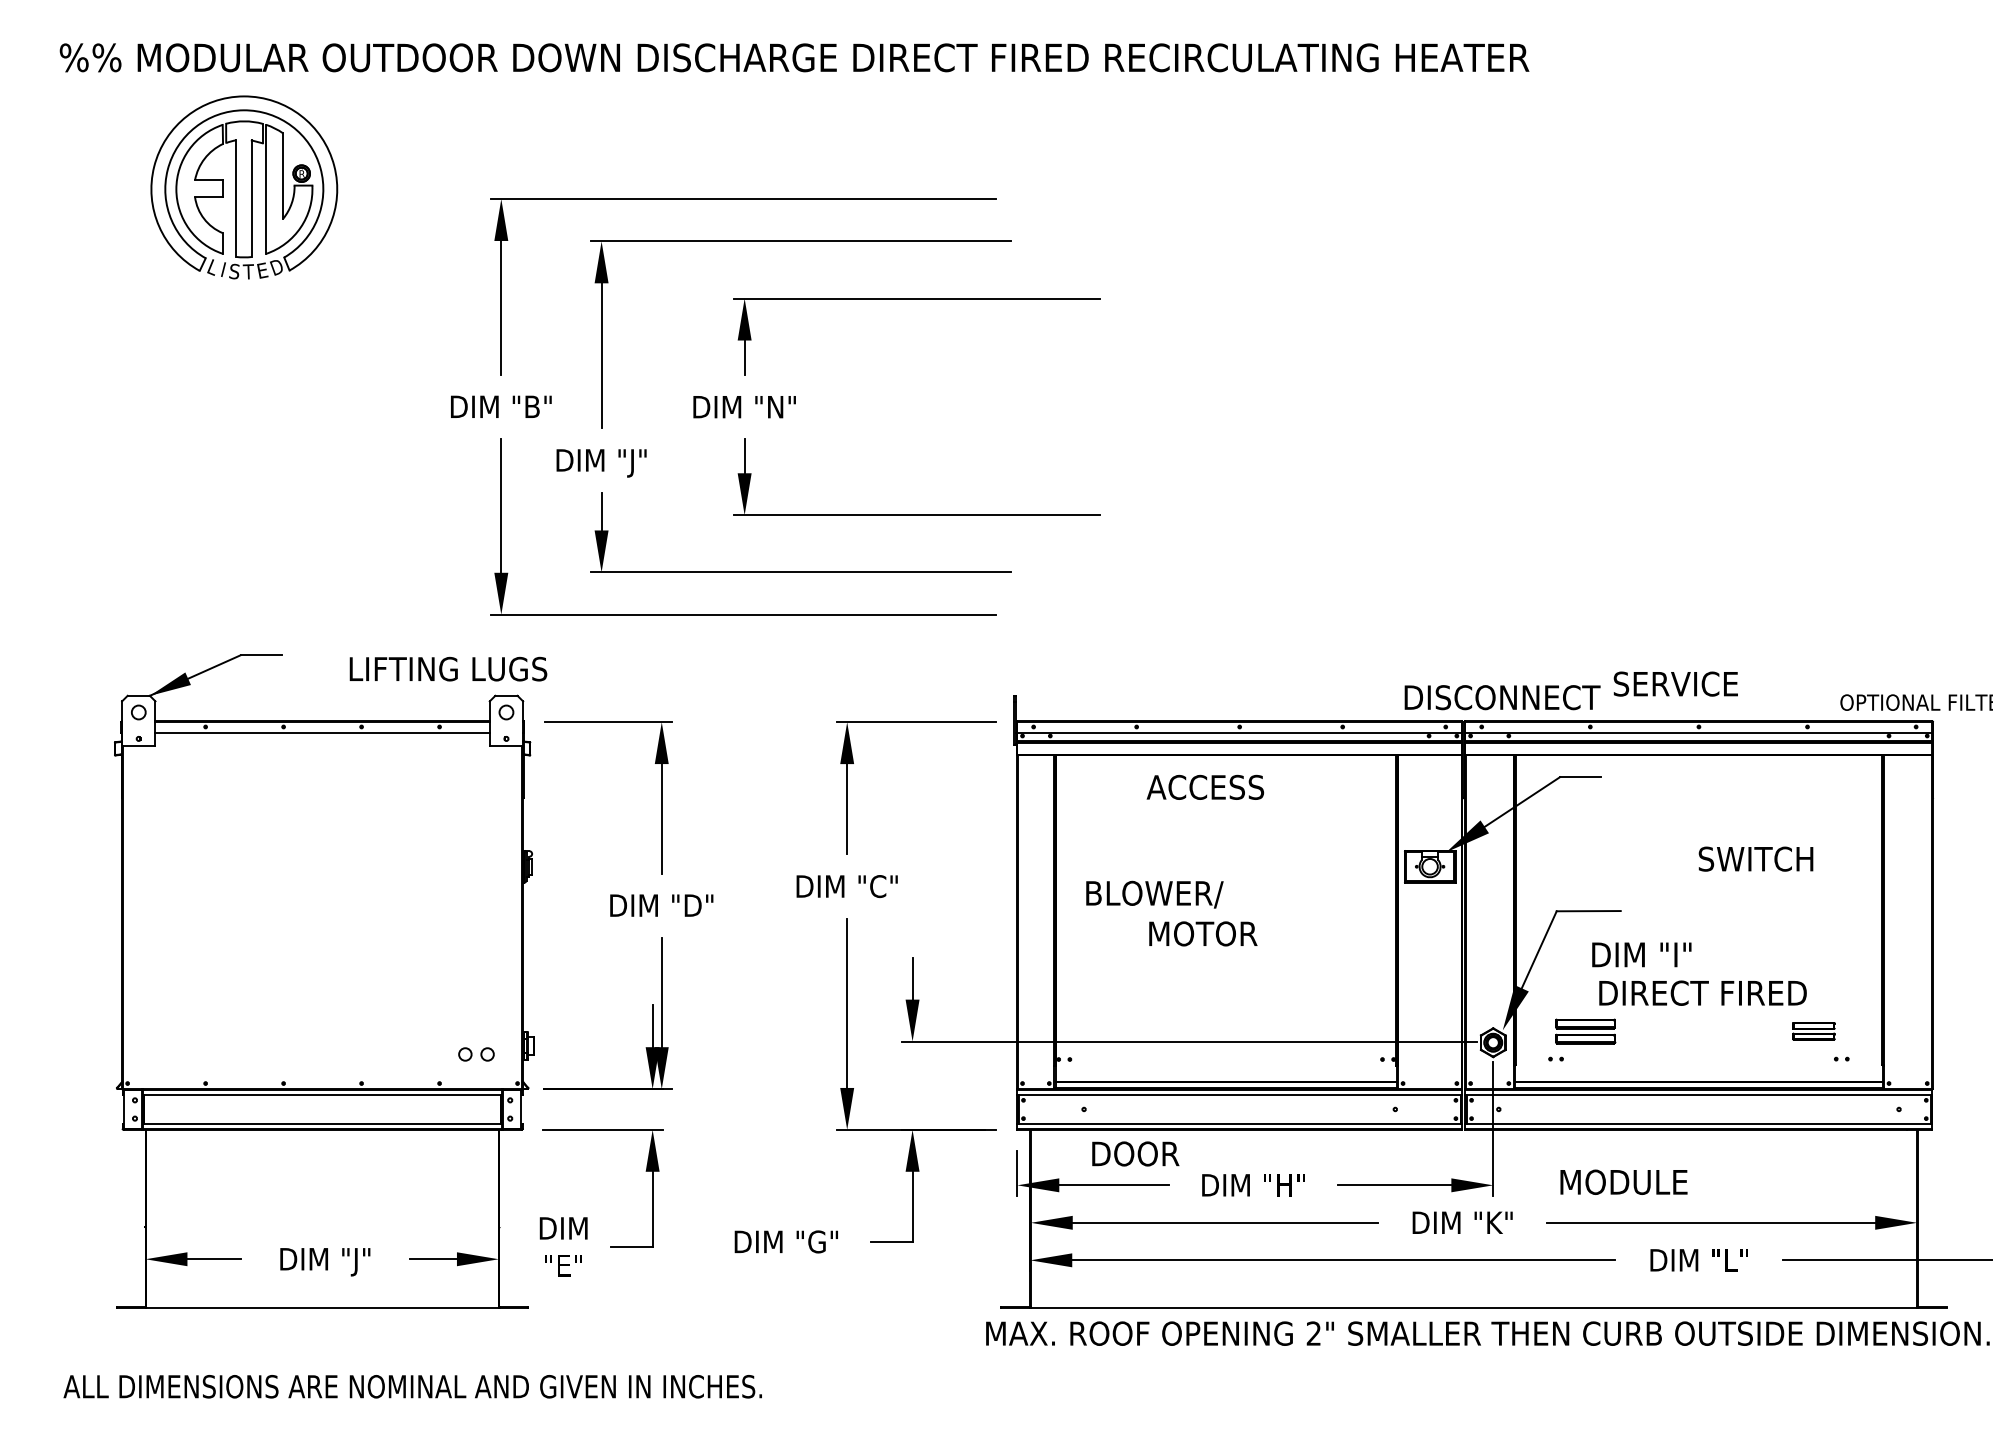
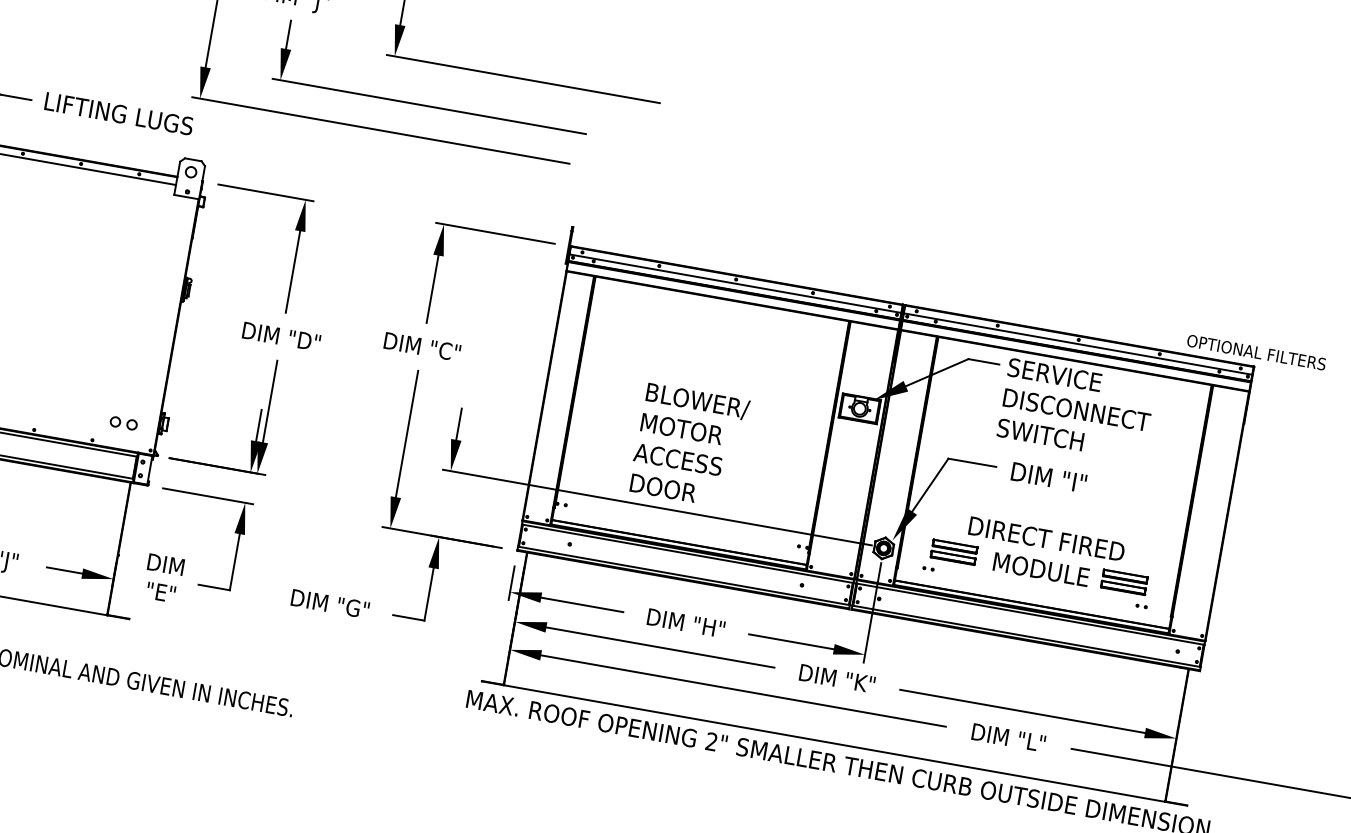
text: (448, 668) -> (119, 113), moved
text: (1675, 683) -> (1054, 374), moved
text: (1502, 697) -> (1076, 409), moved
text: (1205, 786) -> (678, 458), moved
text: (1755, 858) -> (1040, 434), moved
text: (1154, 894) -> (697, 401), moved
text: (1641, 954) -> (1048, 477), moved
part: (1813, 1031) -> (1124, 582), size x1.43
text: (1135, 1153) -> (663, 487), moved
text: (1623, 1181) -> (1041, 569), moved

